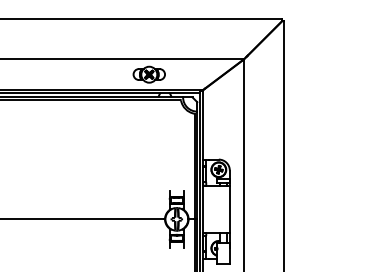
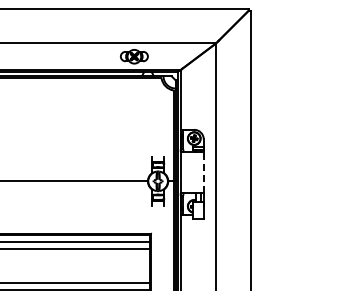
line: (229, 209) -> (203, 172), solid -> dashed

